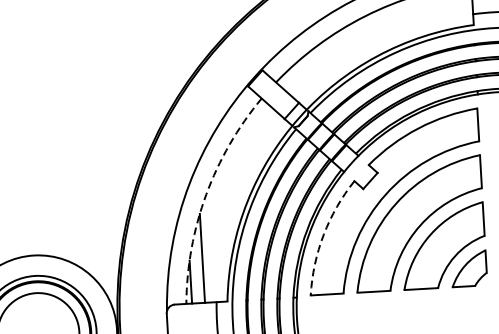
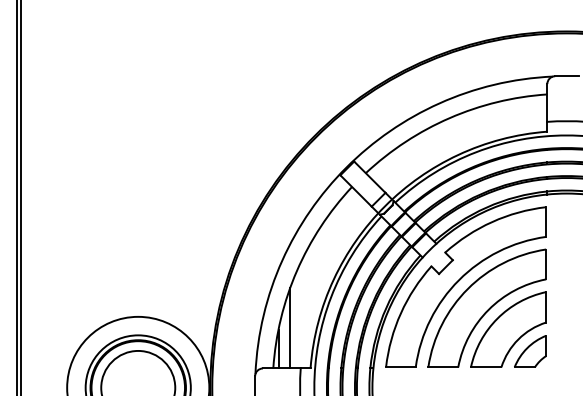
arc: (205, 194) -> (296, 270), dashed -> solid
arc: (323, 235) -> (400, 313), dashed -> solid

